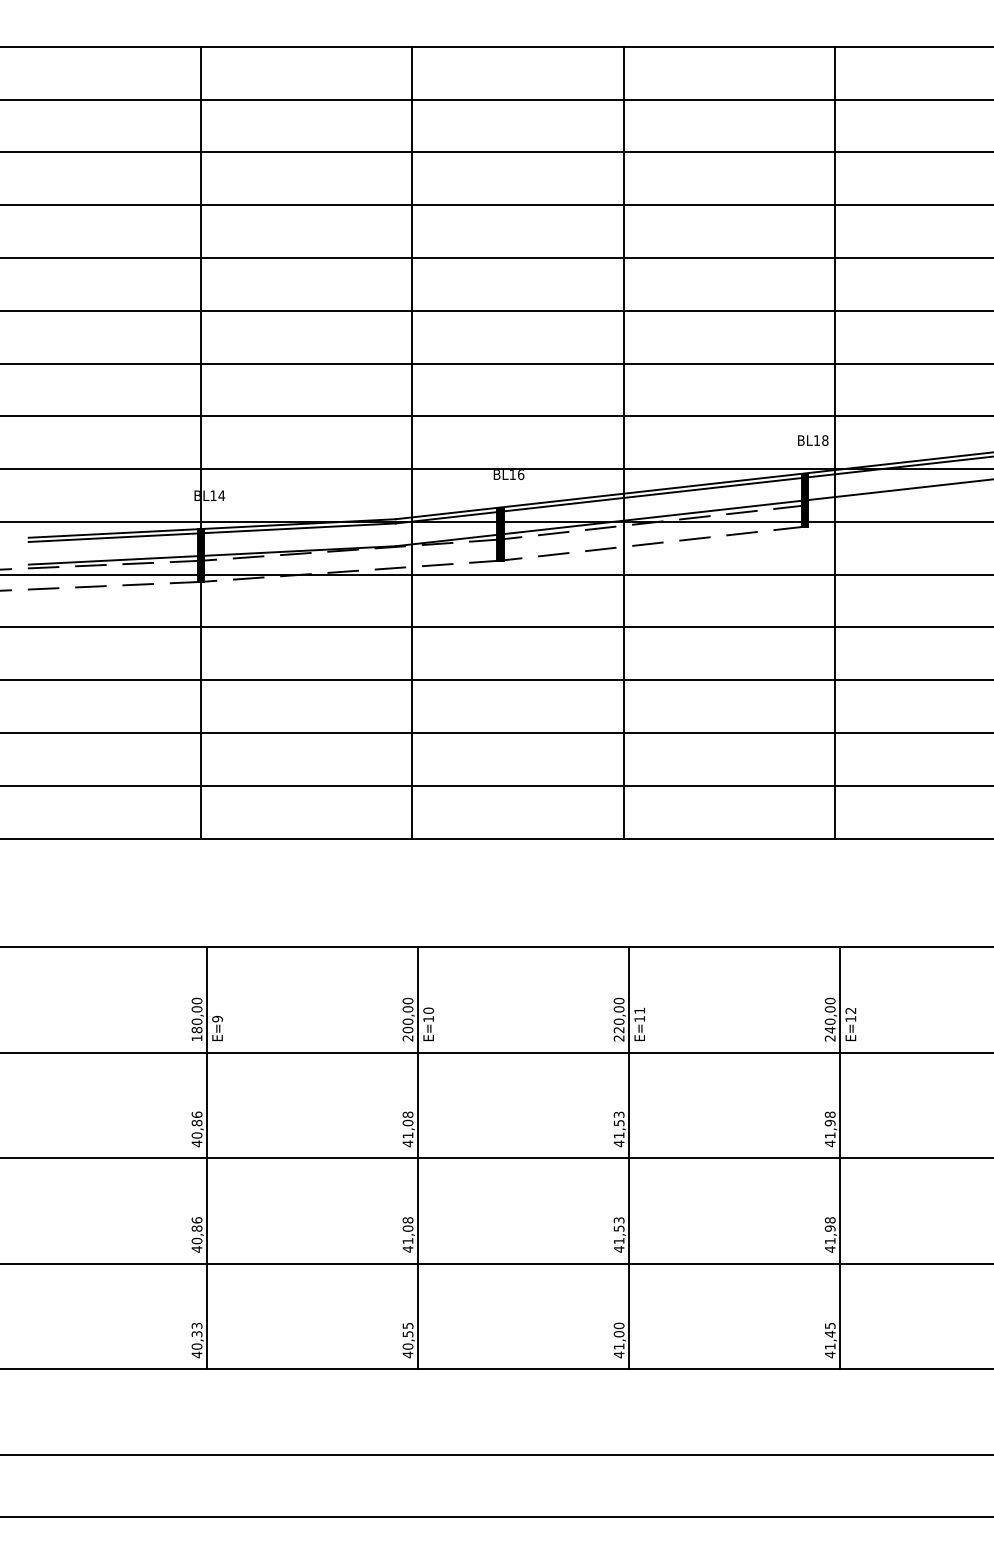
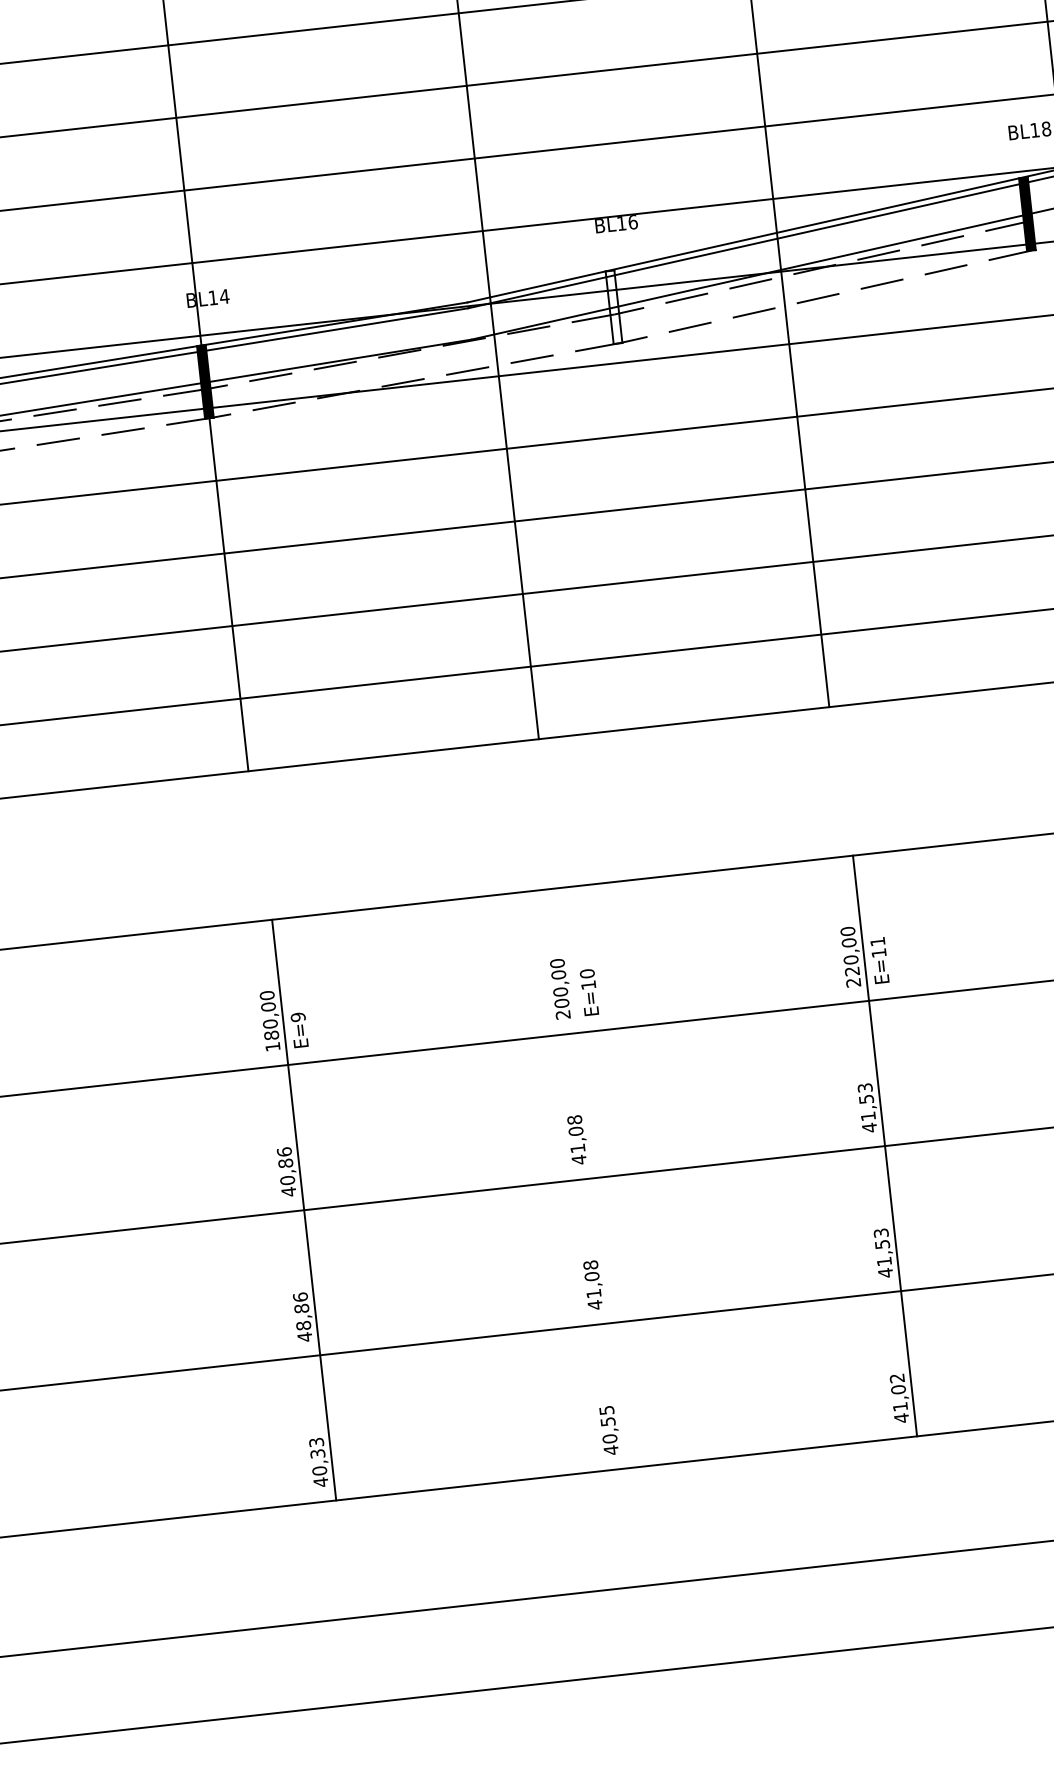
fill: (500, 533) -> (613, 306), removed
line: (417, 1158) -> (594, 1178), removed
text: (197, 1240) -> (304, 1324), 40,86 -> 48,86
text: (618, 1325) -> (896, 1377), 41,00 -> 41,02

